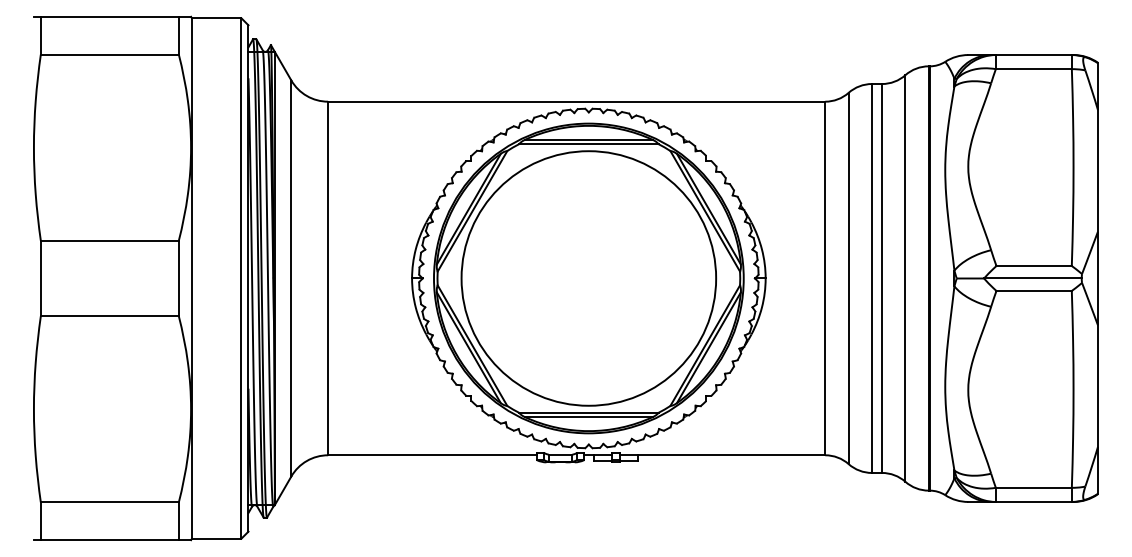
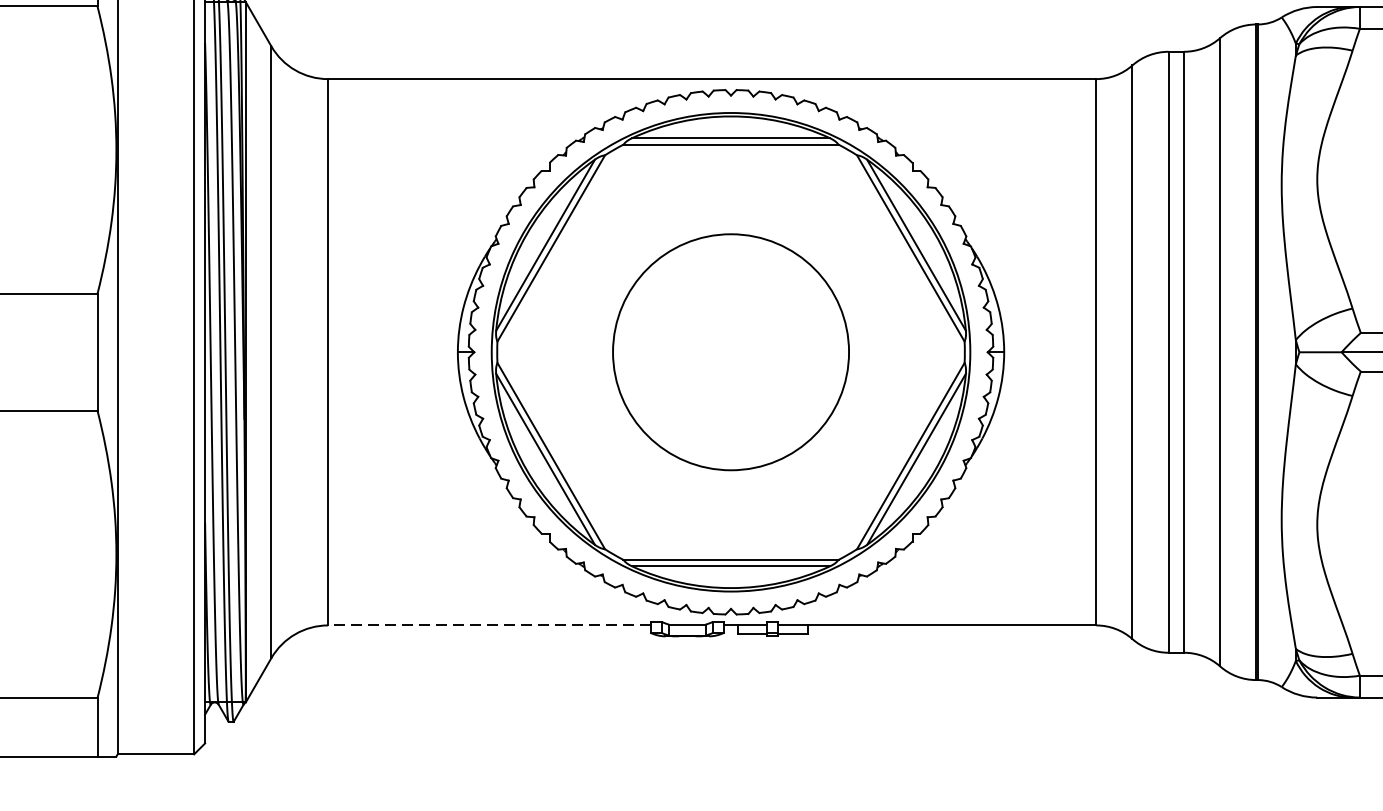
circle: (588, 278) -> (730, 352), size x0.6
line: (432, 455) -> (489, 625), solid -> dashed

